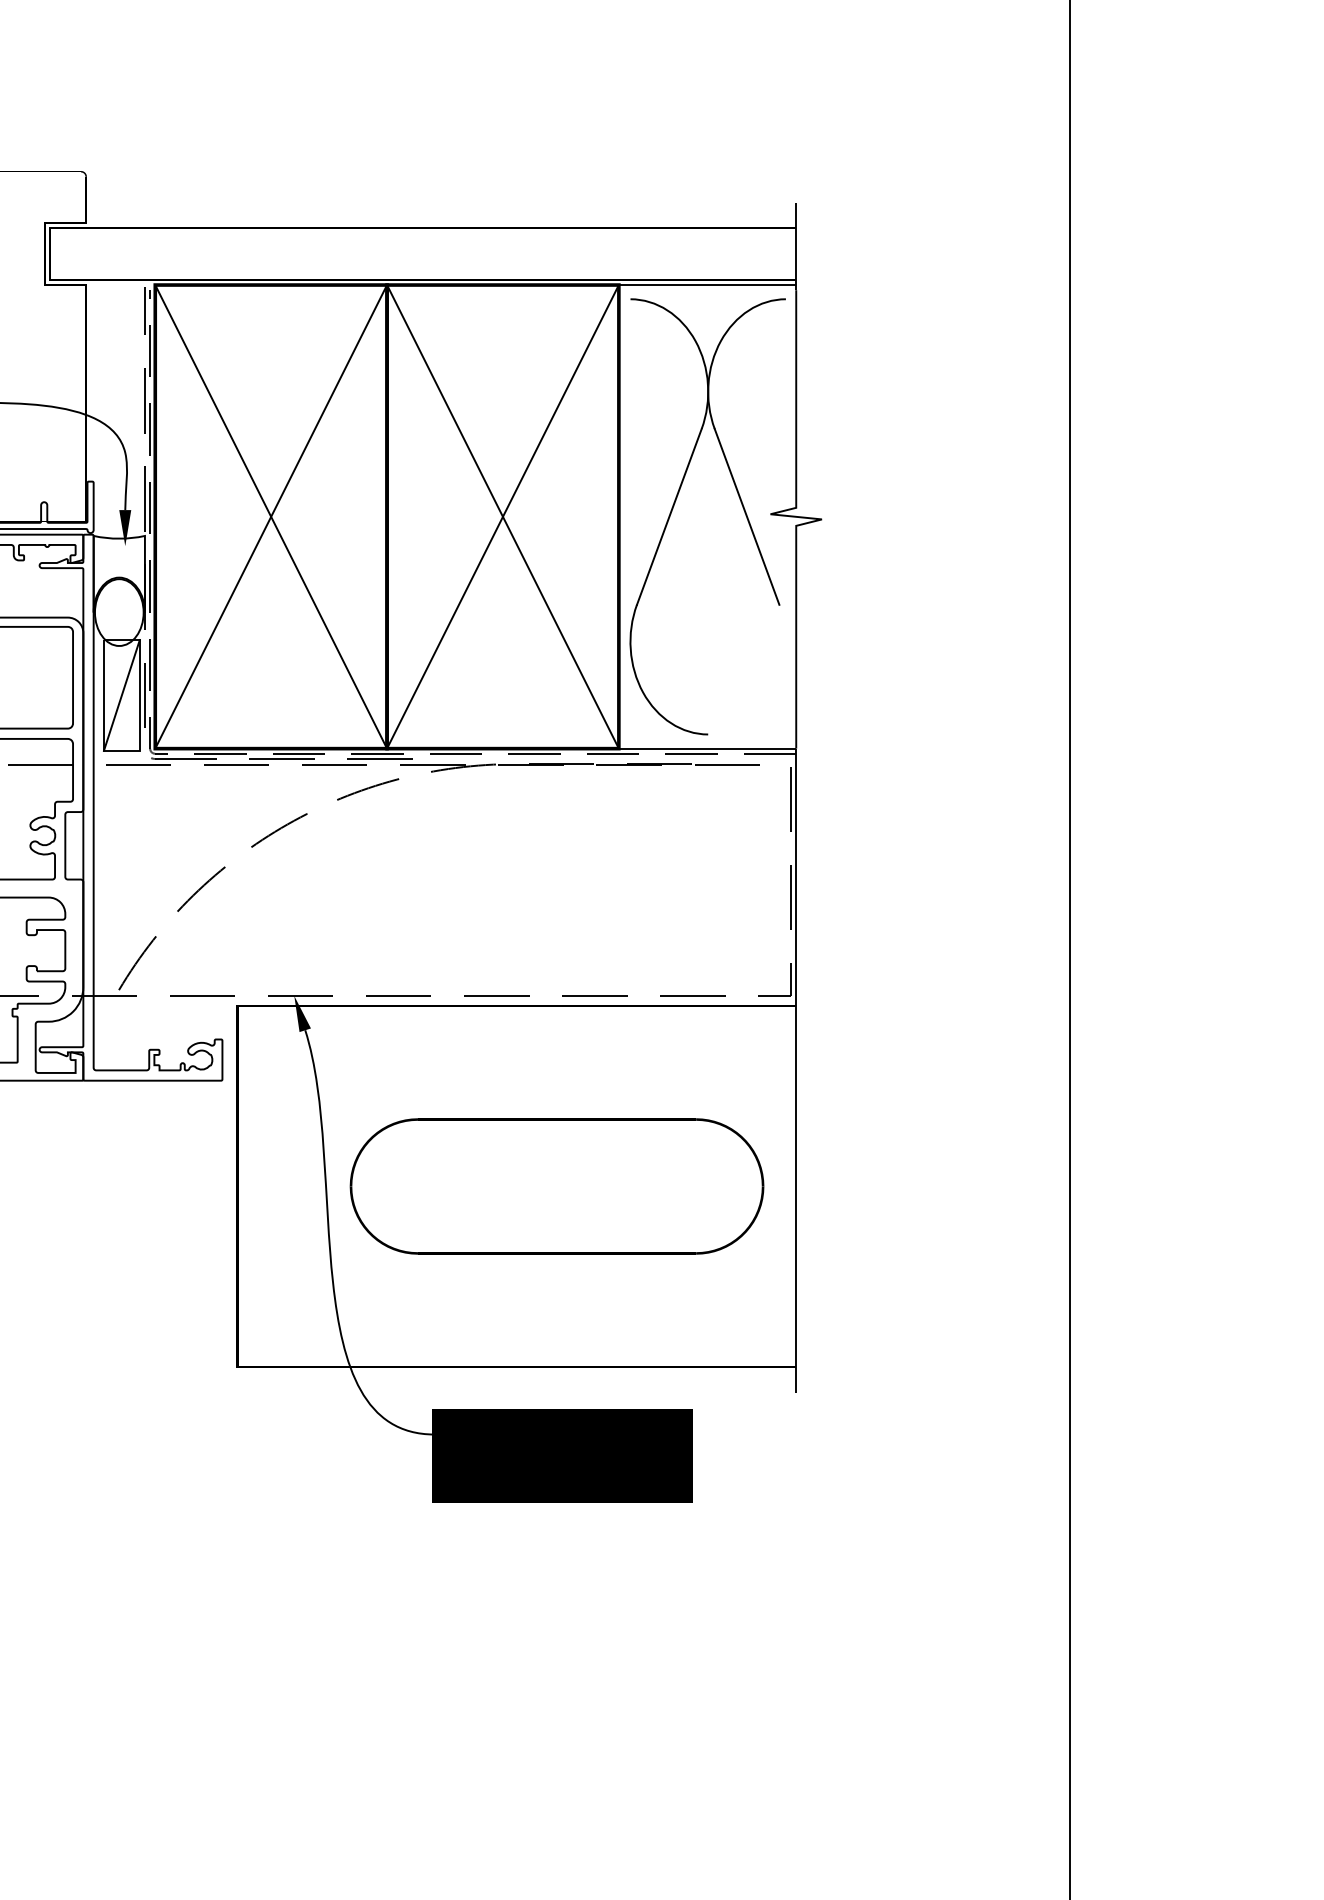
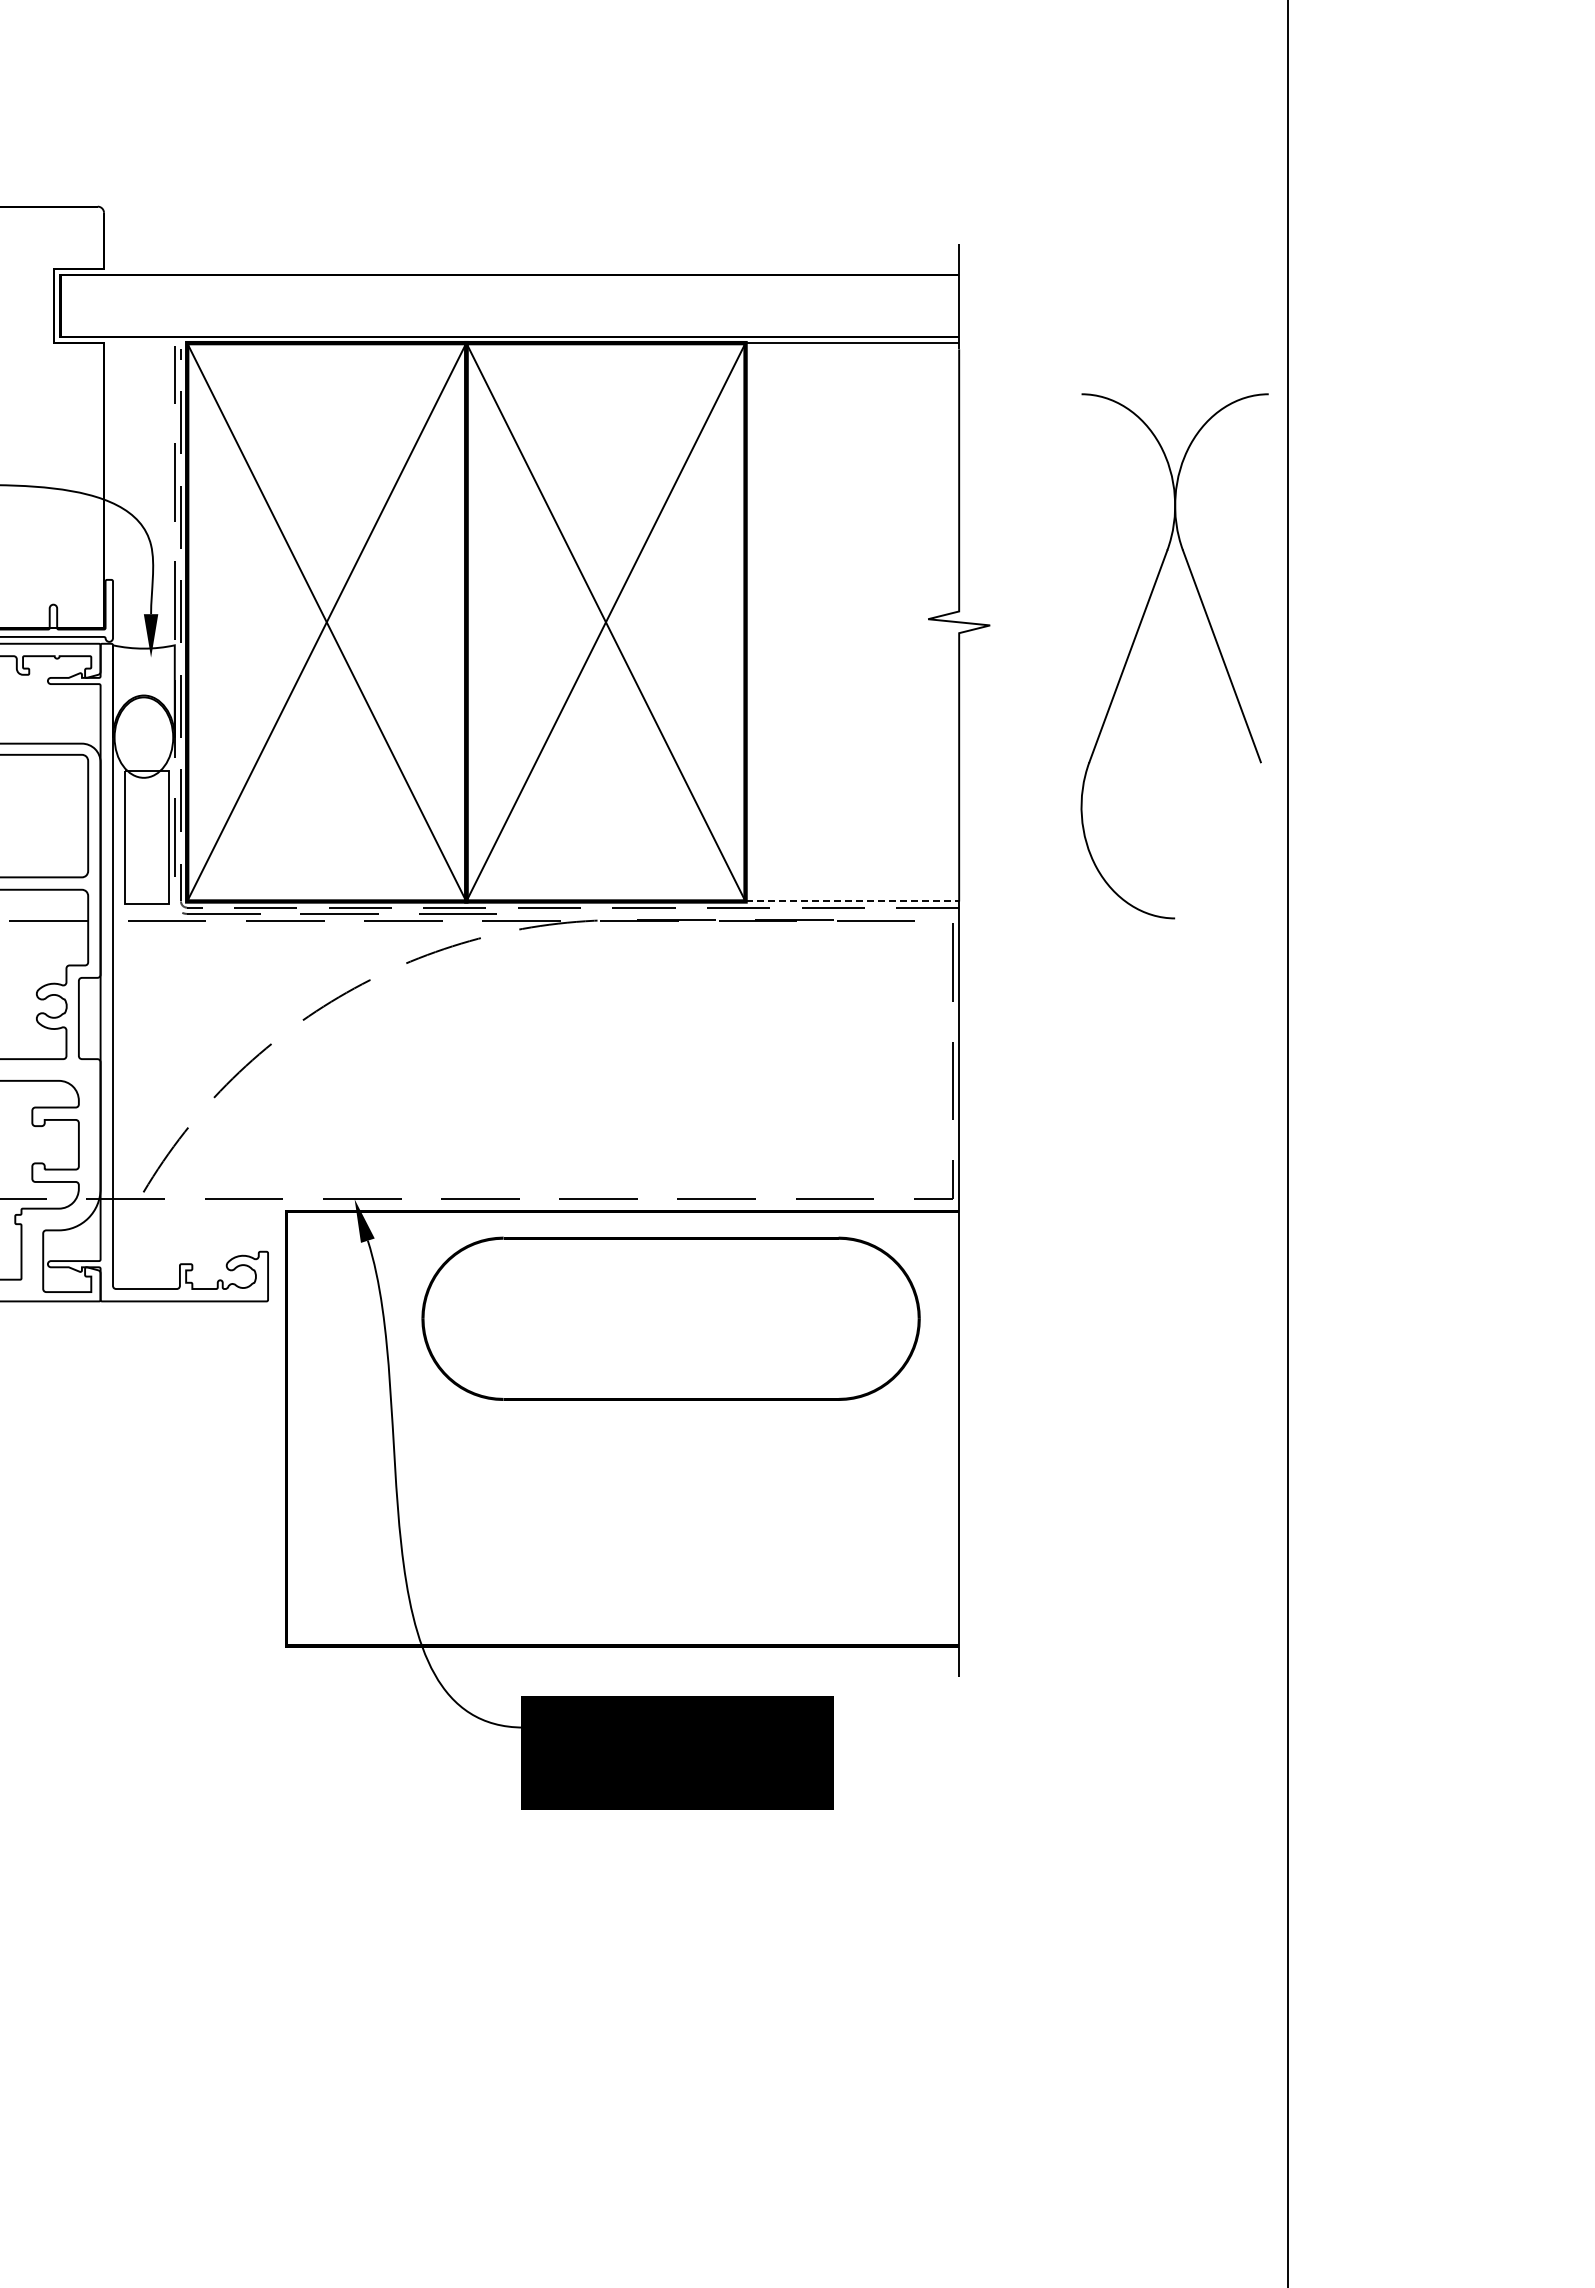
part: (674, 506) -> (1134, 643), moved
line: (121, 695) -> (146, 837), removed
line: (707, 748) -> (852, 901), solid -> dashed
part: (556, 1186) -> (670, 1318), moved

